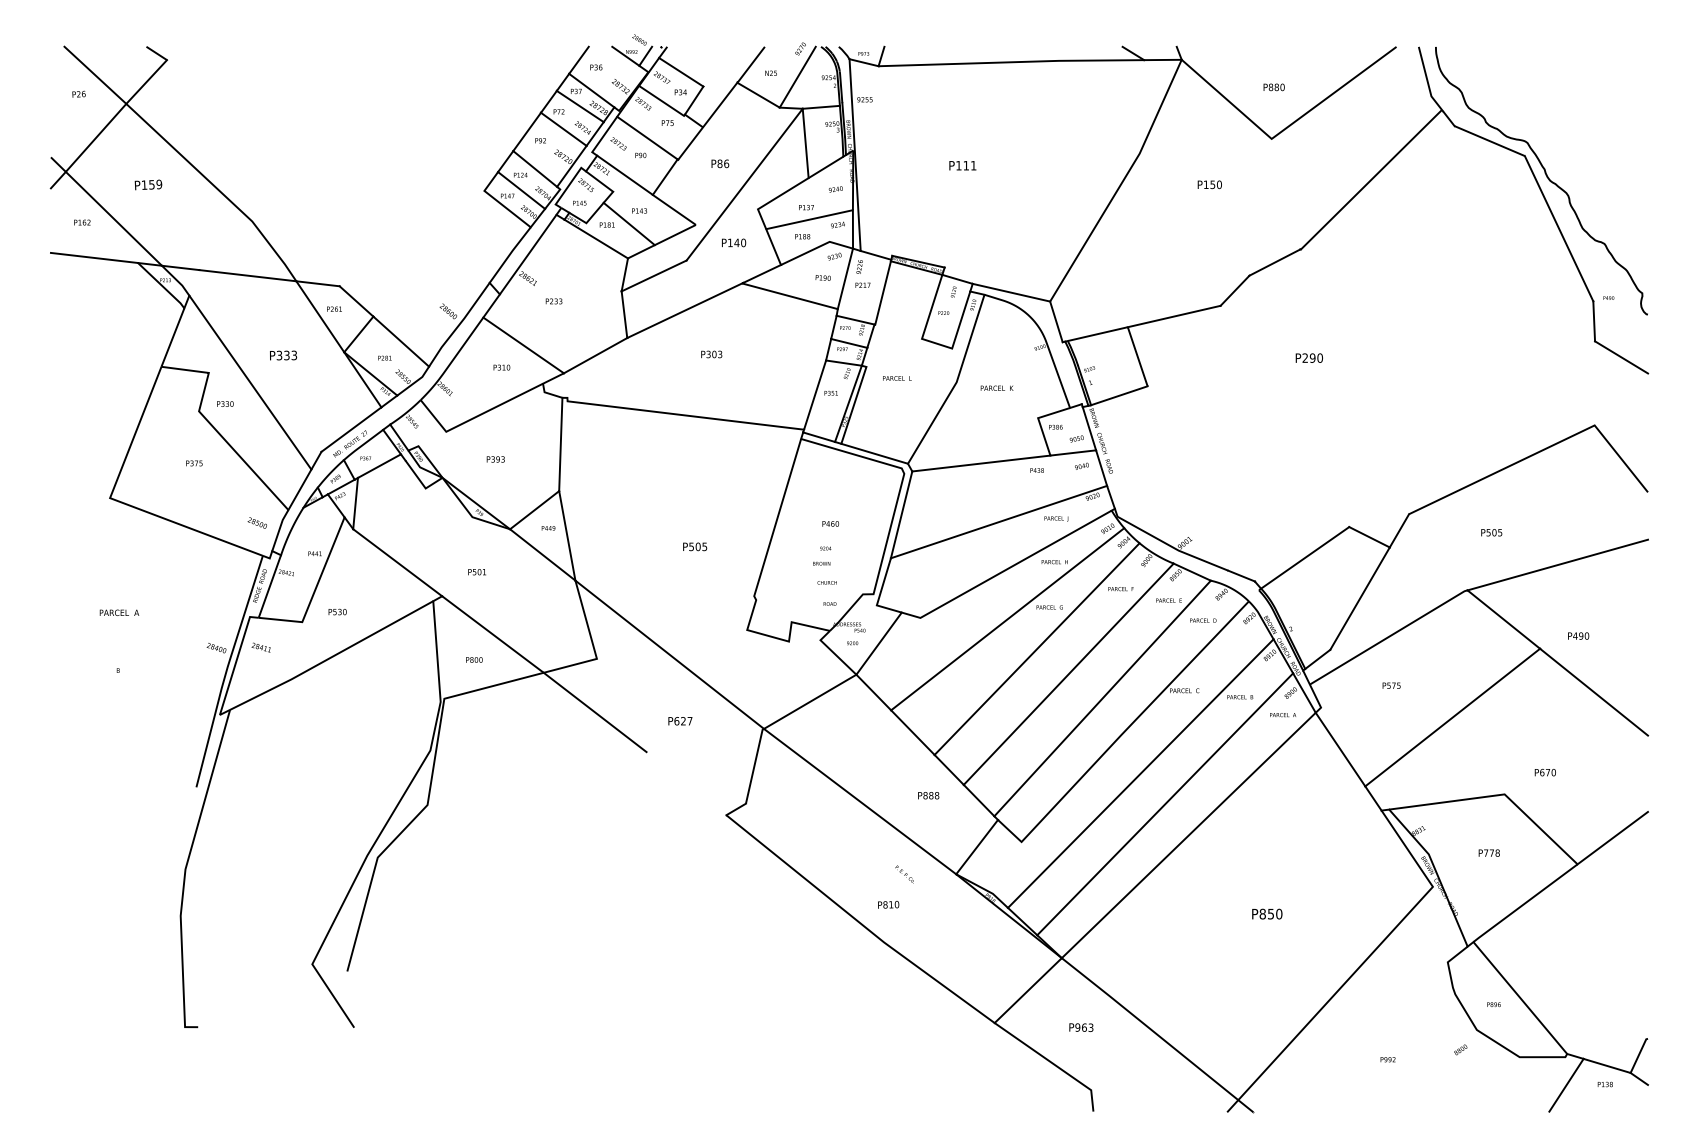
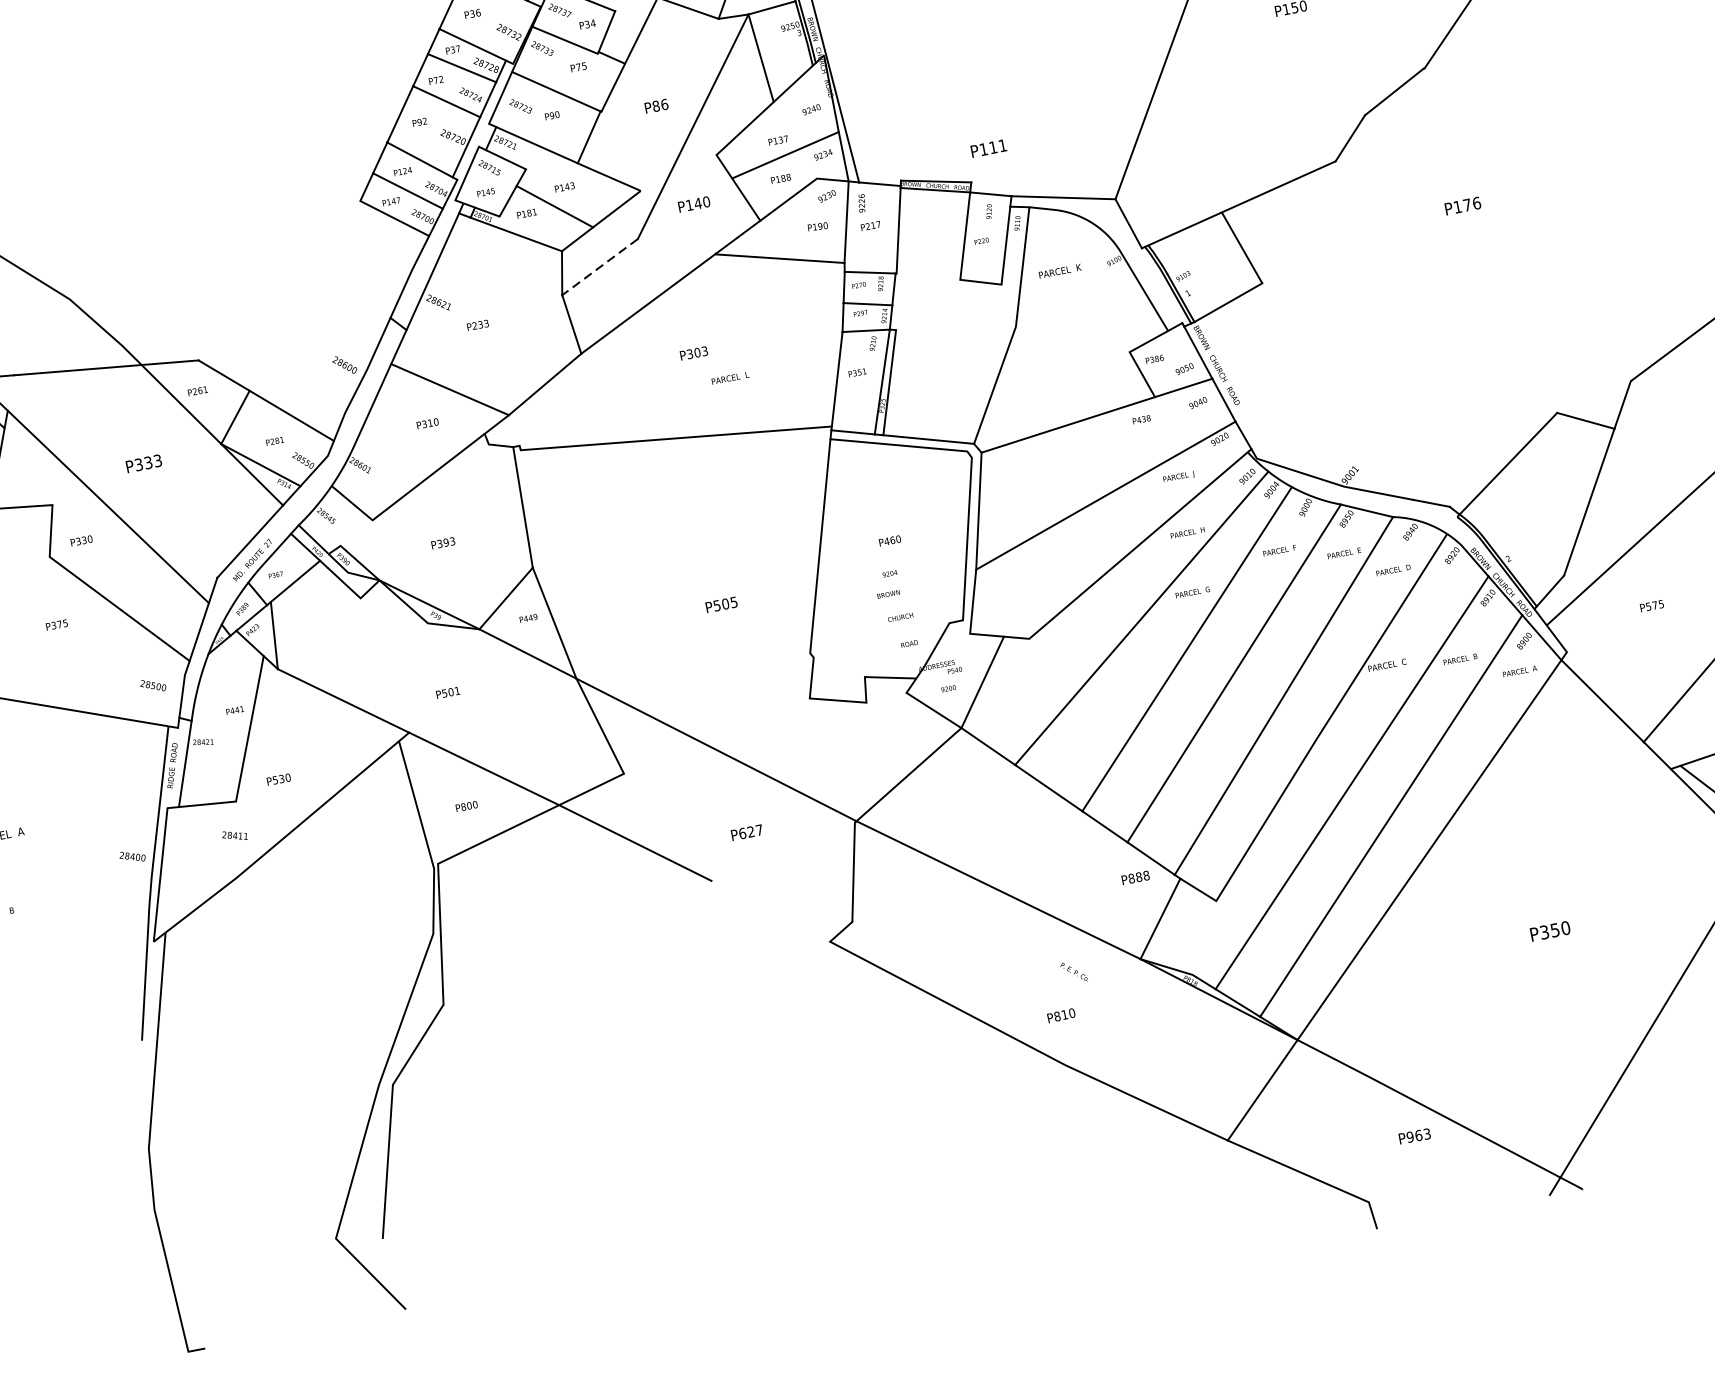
text: (962, 165) -> (988, 148), moved
line: (654, 275) -> (600, 266), solid -> dashed
text: (1312, 357) -> (1466, 204), P290 -> P176
text: (897, 378) -> (730, 378), moved
text: (996, 387) -> (1059, 270), moved
text: (260, 647) -> (233, 835), moved
text: (928, 795) -> (1135, 877), moved
text: (1262, 913) -> (1544, 931), P850 -> P350
text: (1081, 1027) -> (1414, 1136), moved

